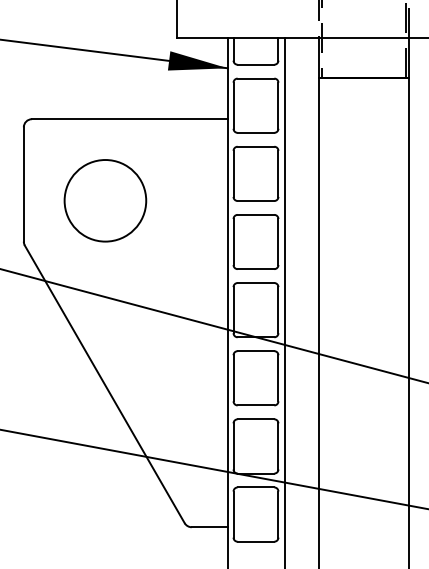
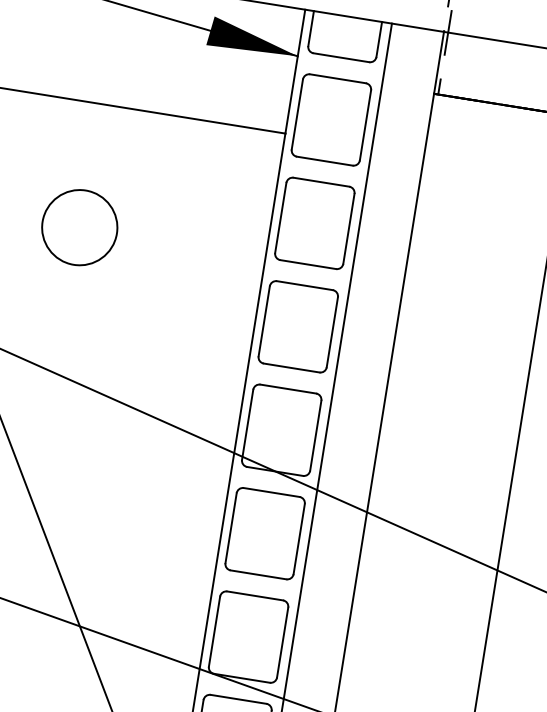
circle: (105, 200) -> (79, 227), size x0.6

